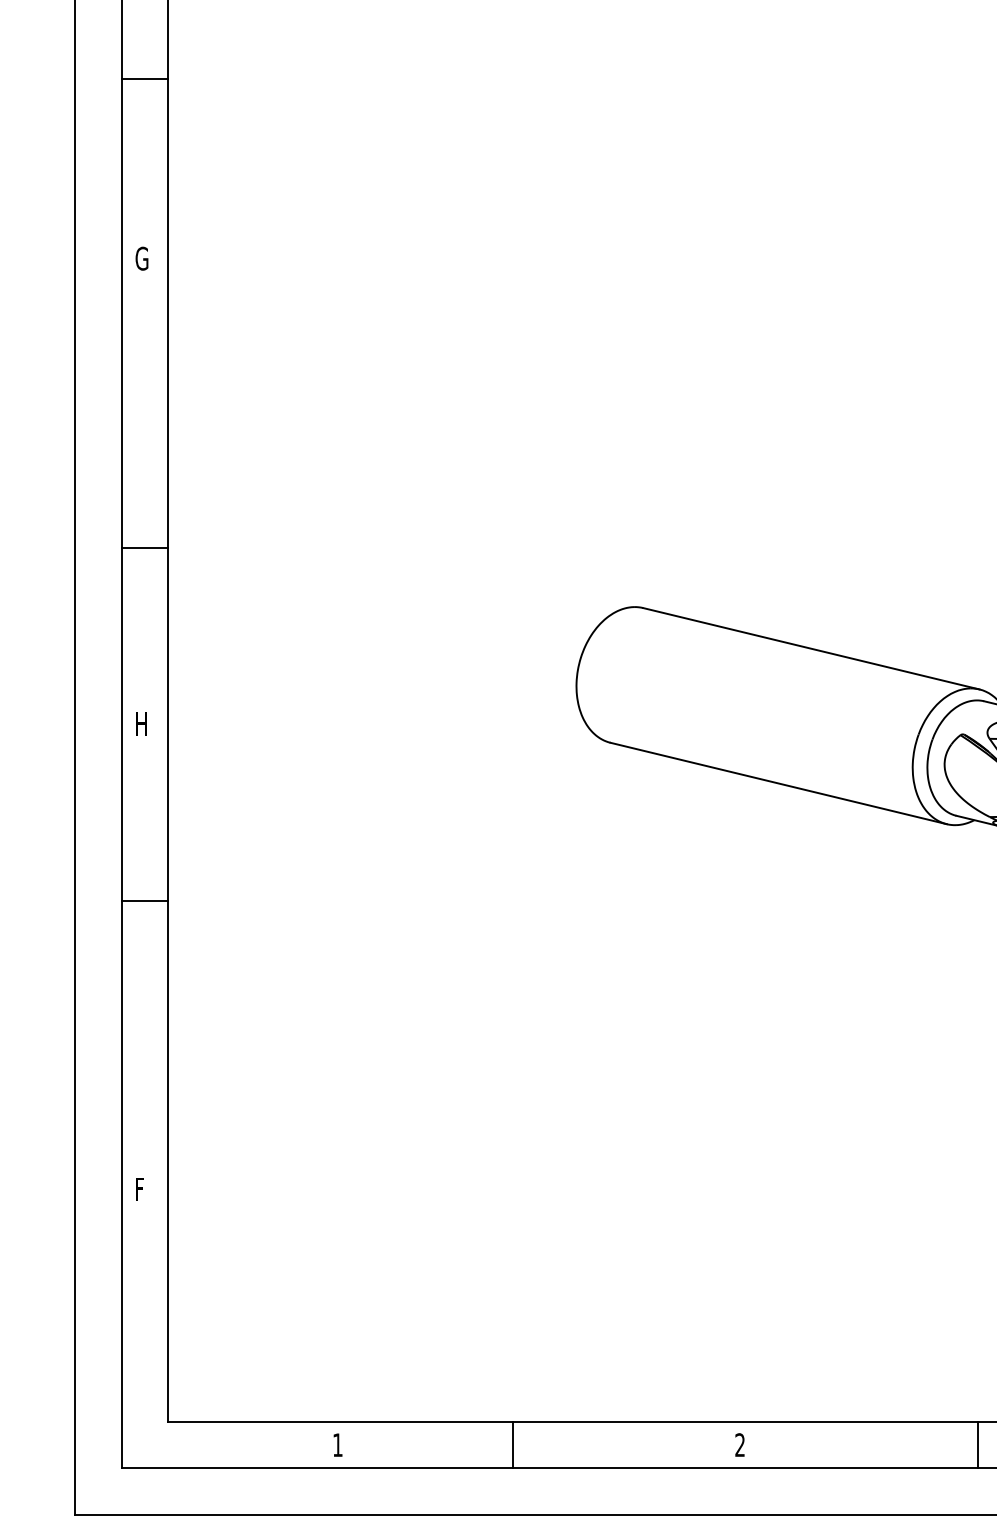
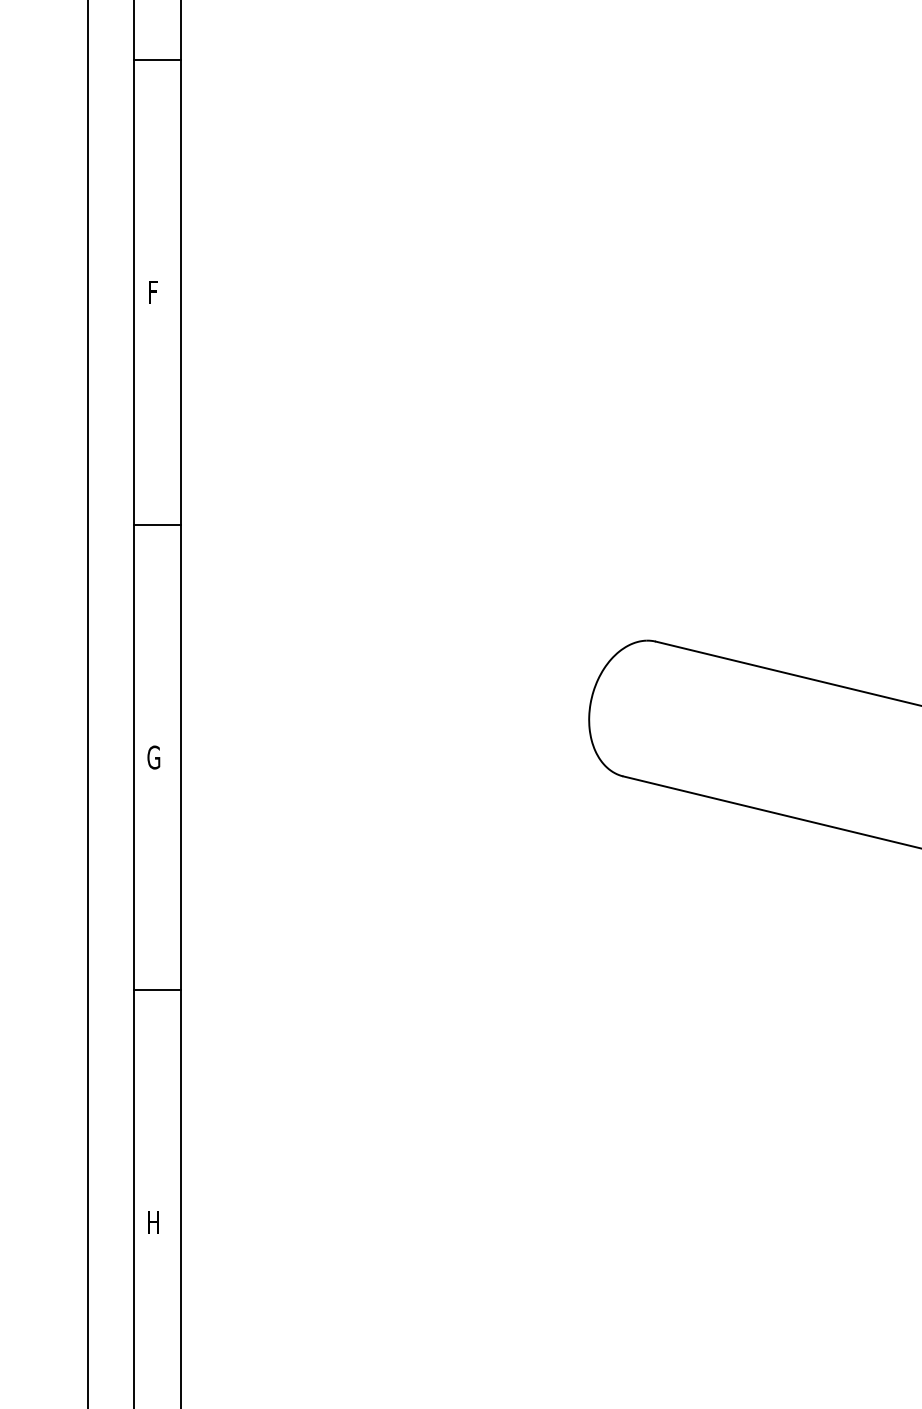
line: (144, 79) -> (157, 60), moved
text: (141, 258) -> (154, 292), G -> F
line: (144, 548) -> (157, 525), moved
text: (140, 723) -> (153, 757), H -> G
line: (144, 900) -> (157, 990), moved
text: (142, 1189) -> (155, 1223), F -> H

